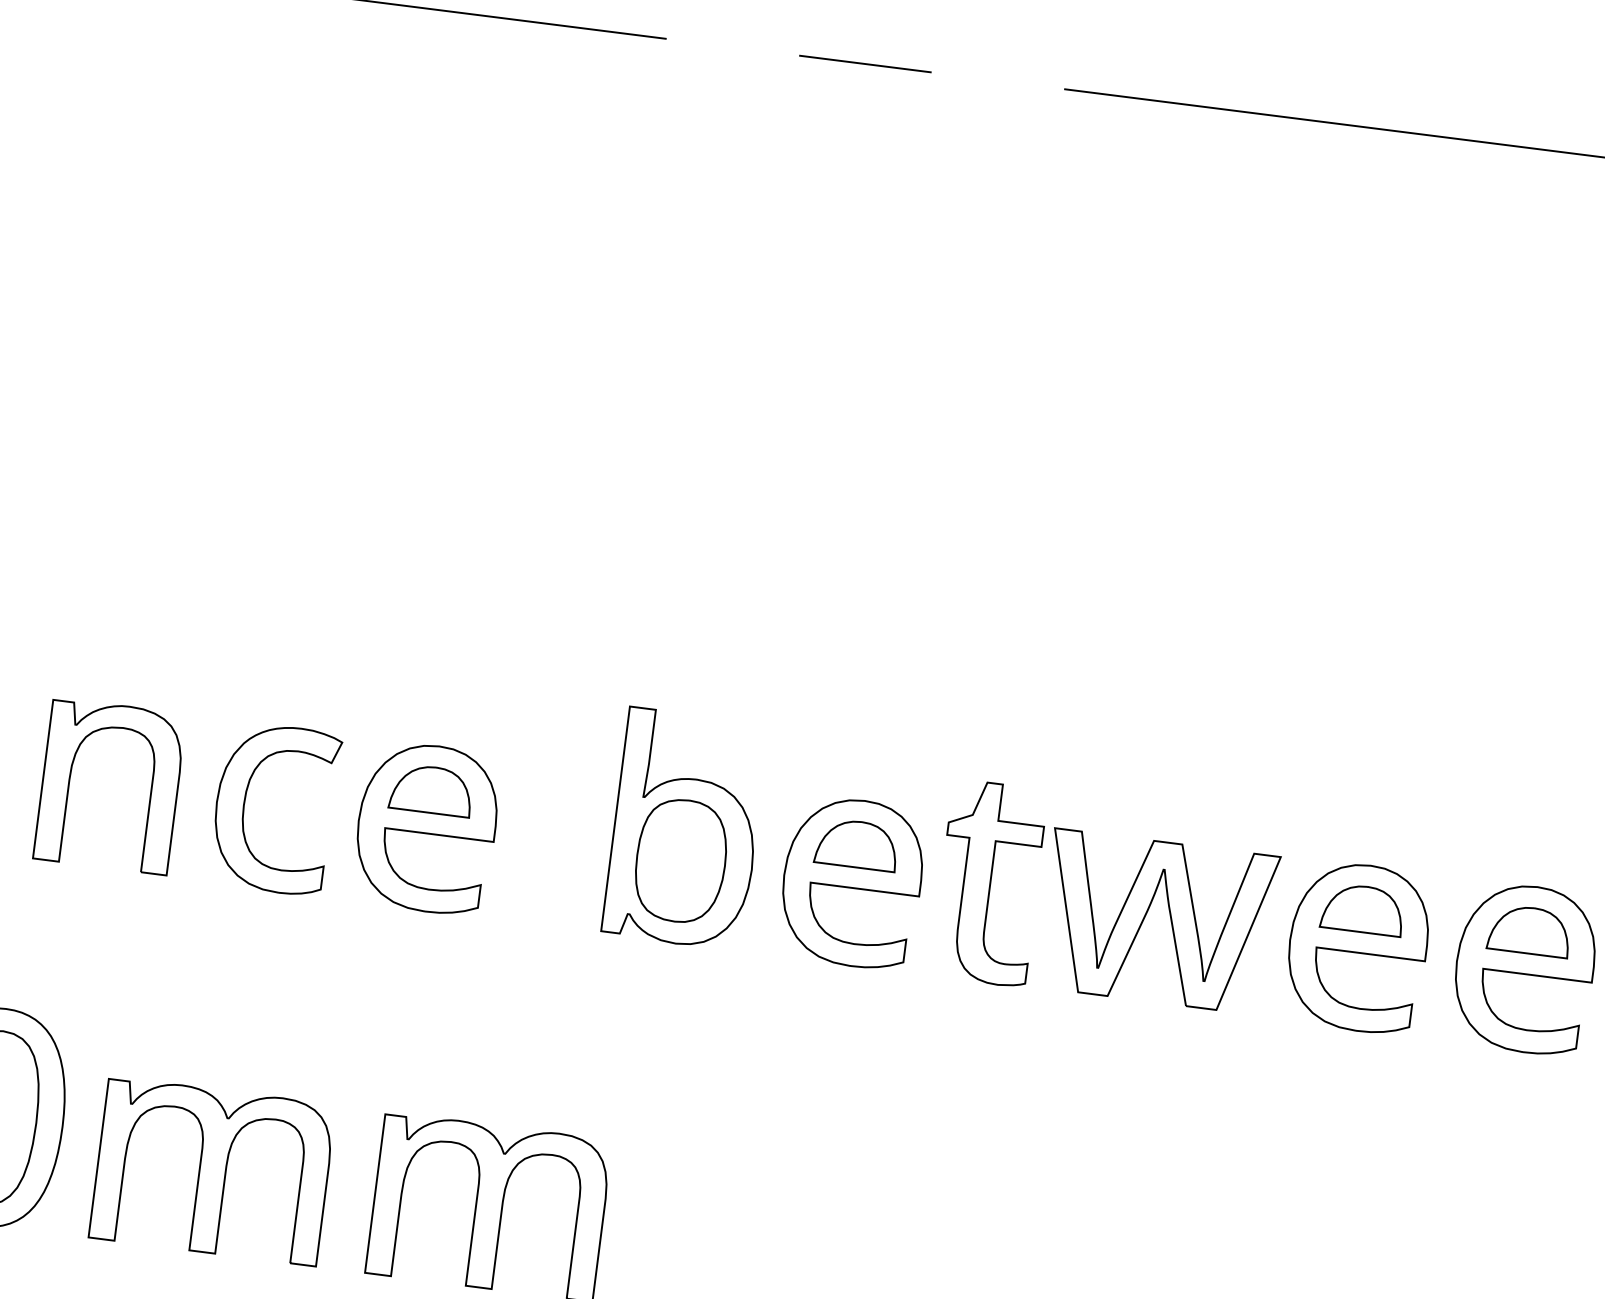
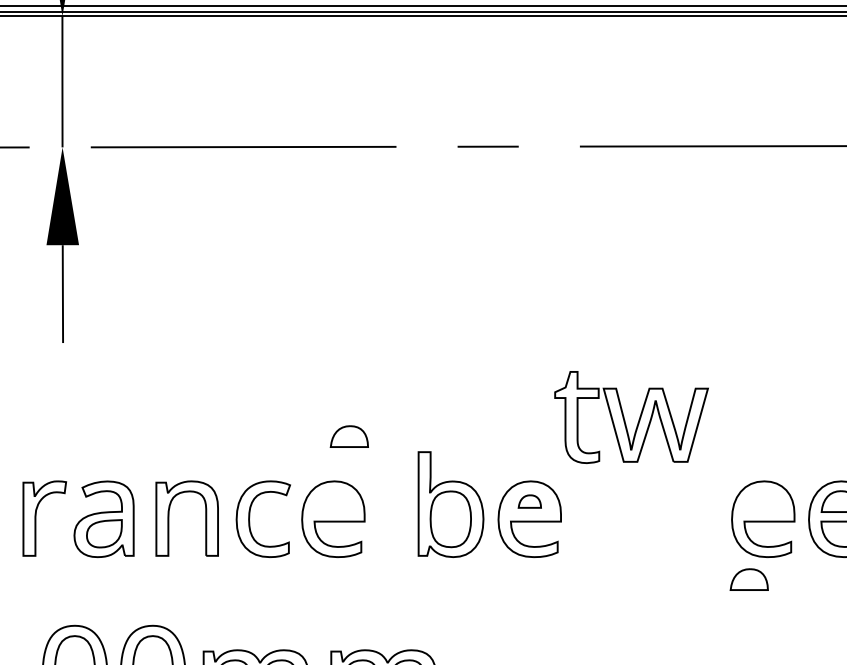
part: (429, 789) -> (348, 436), moved
part: (856, 844) -> (529, 501), size x0.6
part: (1093, 903) -> (625, 420), moved
part: (1361, 908) -> (748, 579), moved

